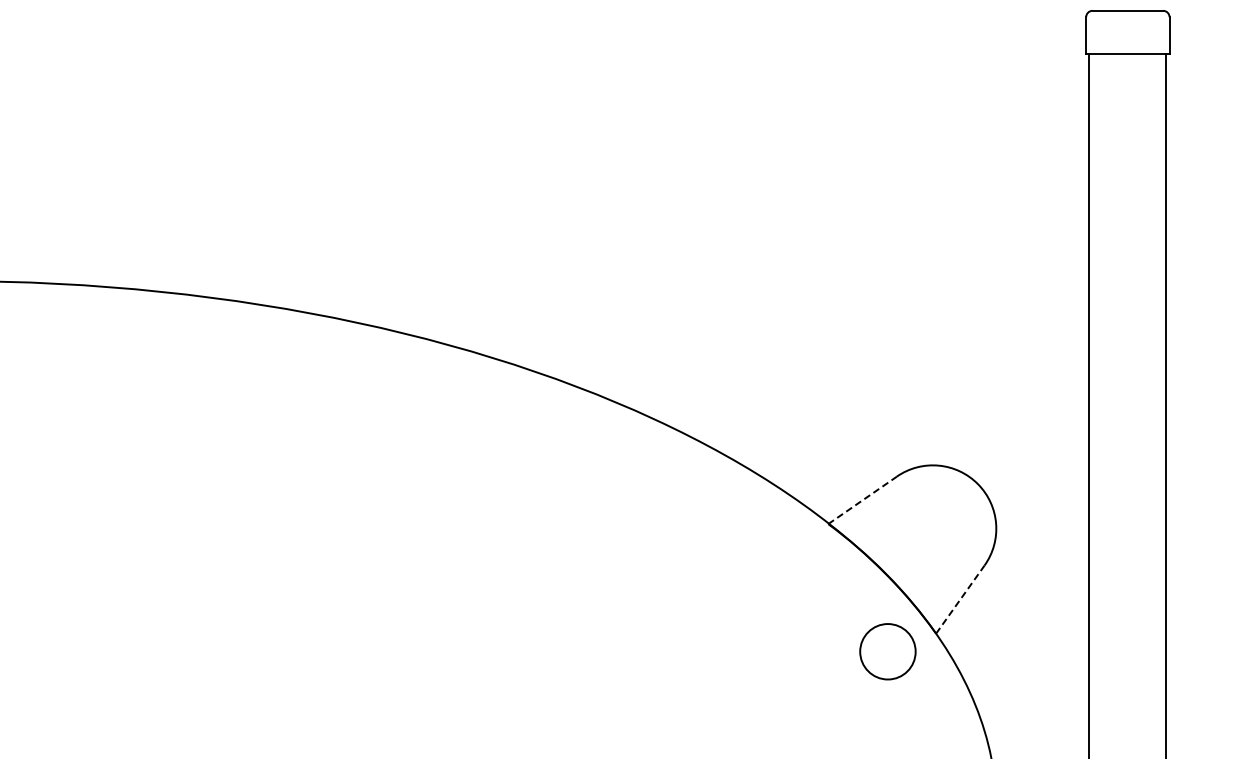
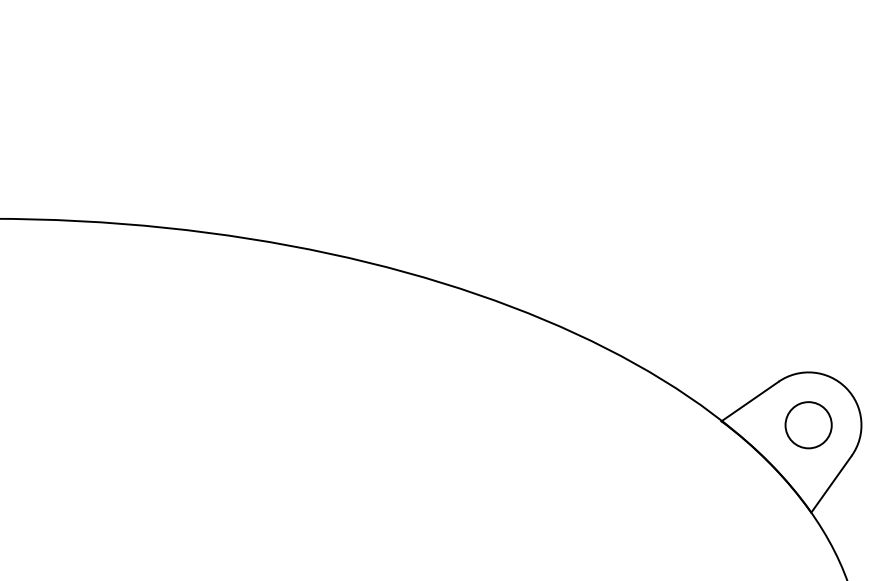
line: (862, 500) -> (749, 401), dashed -> solid
line: (960, 599) -> (831, 484), dashed -> solid
circle: (887, 651) -> (808, 425), moved

